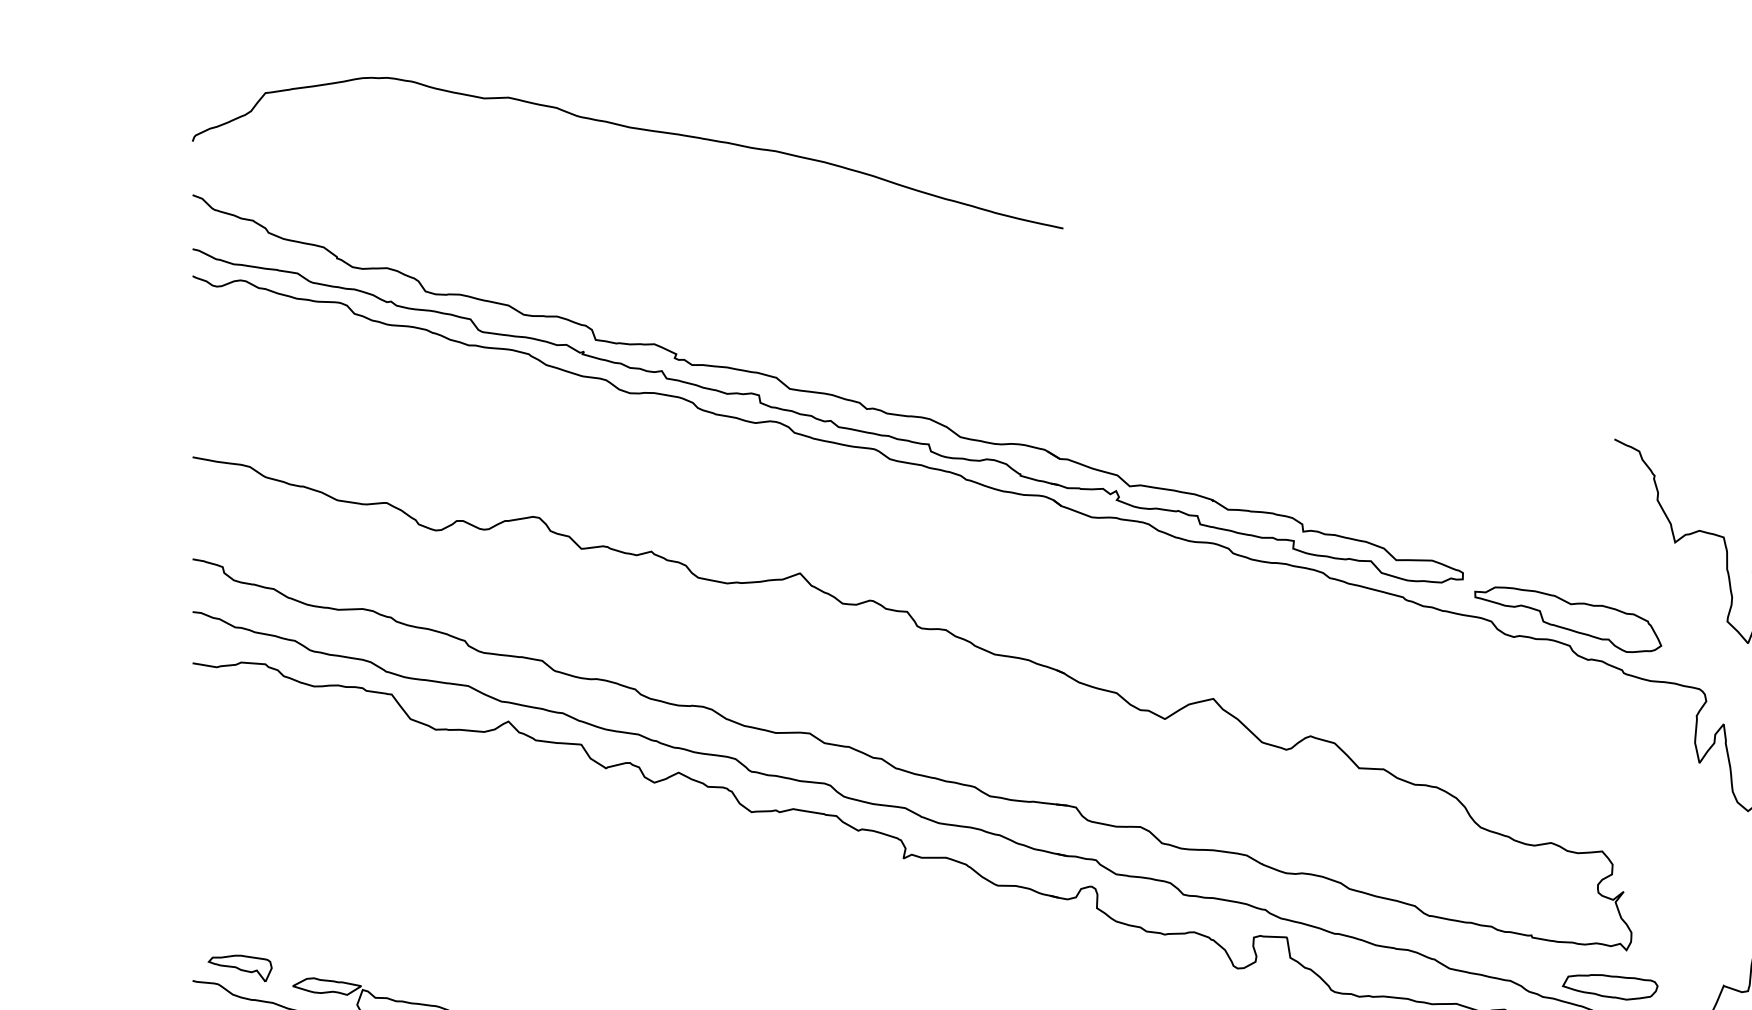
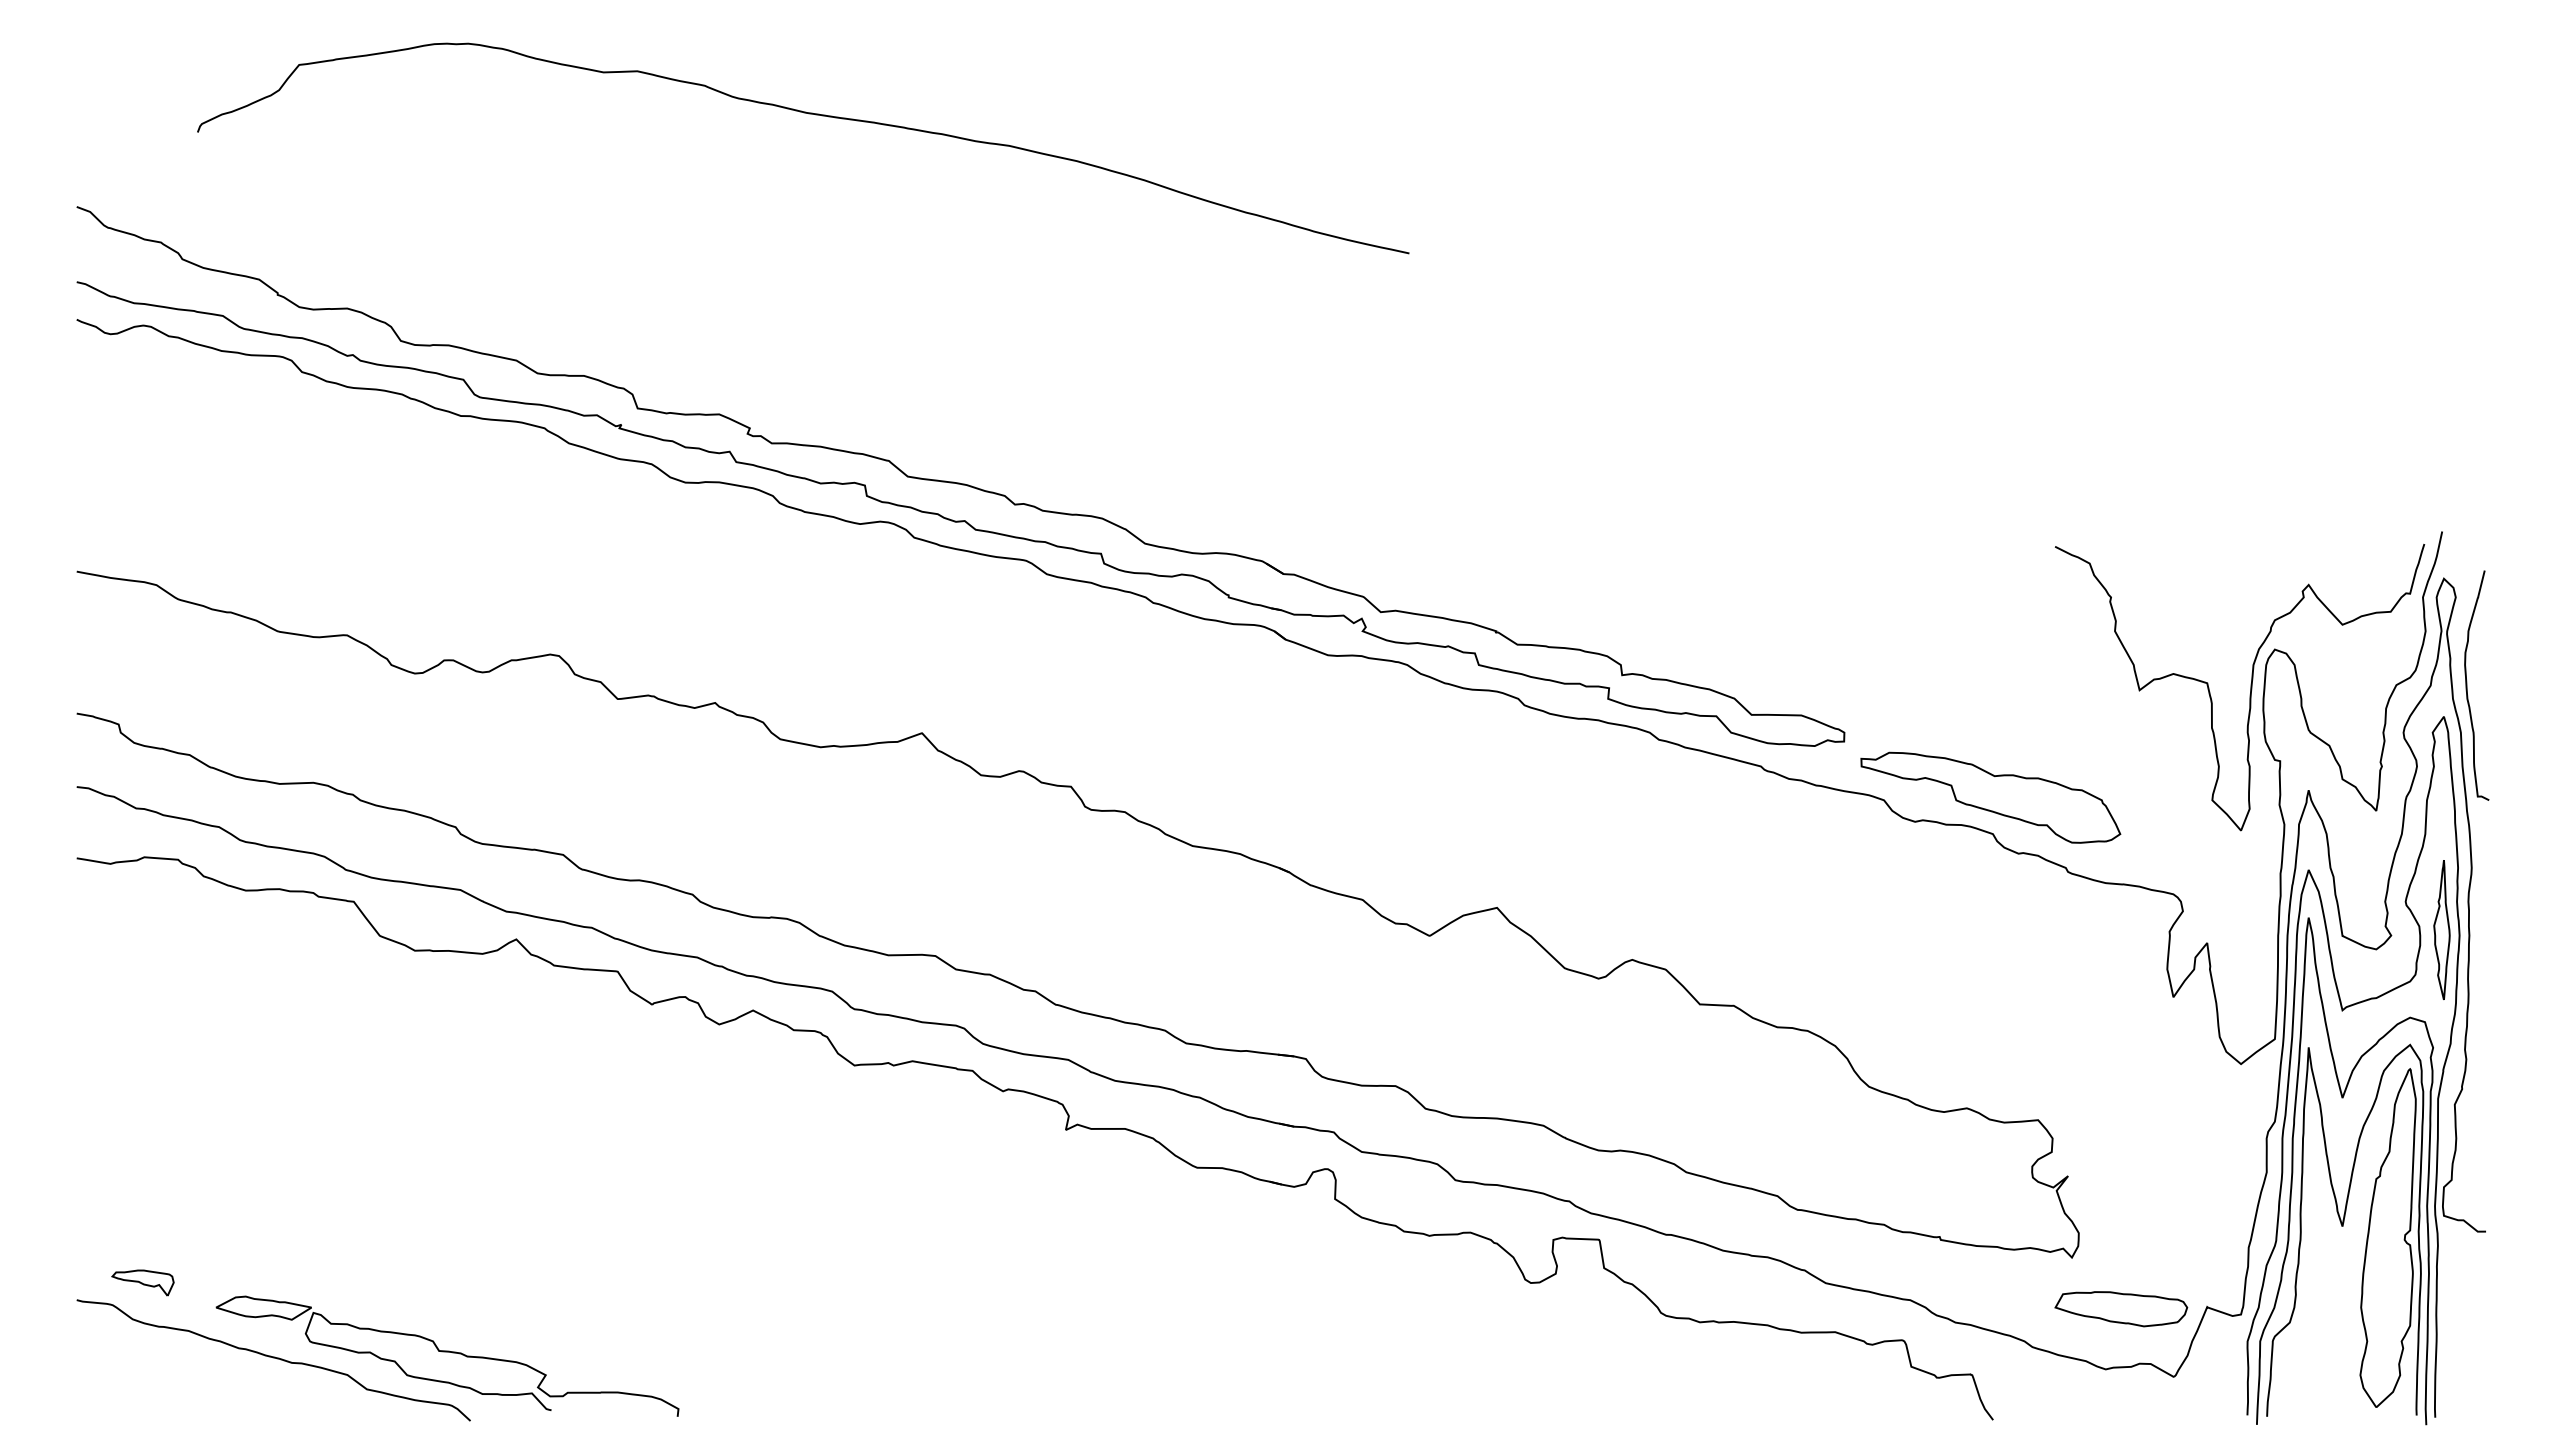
curve: (631, 128) -> (808, 114), moved
part: (239, 968) -> (142, 1282), size x0.7
part: (1610, 987) -> (2121, 1309), moved

